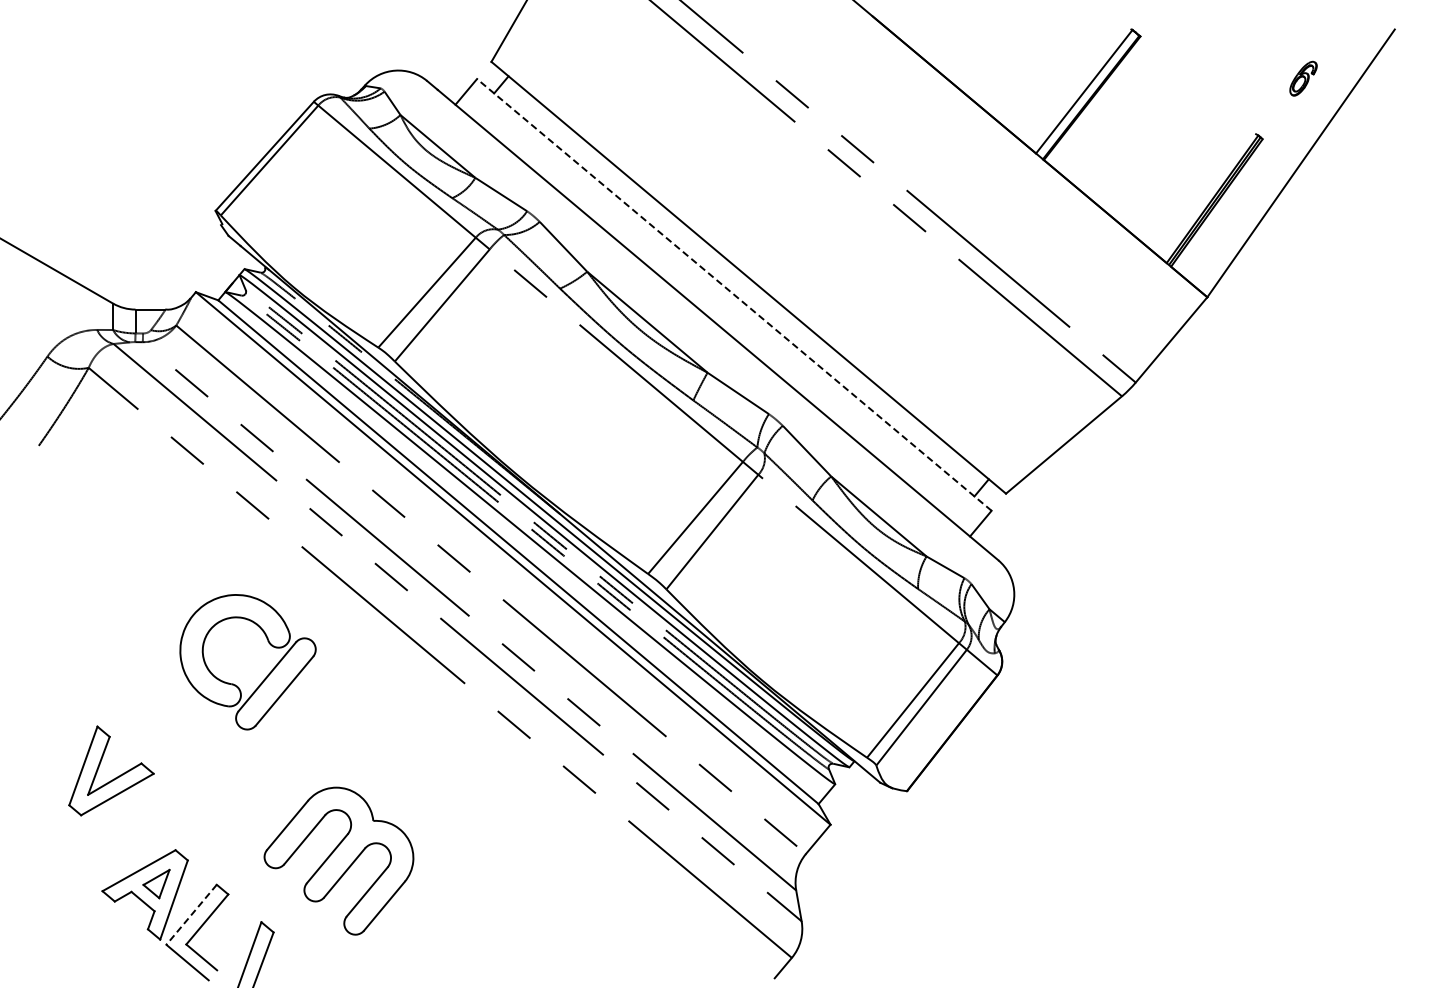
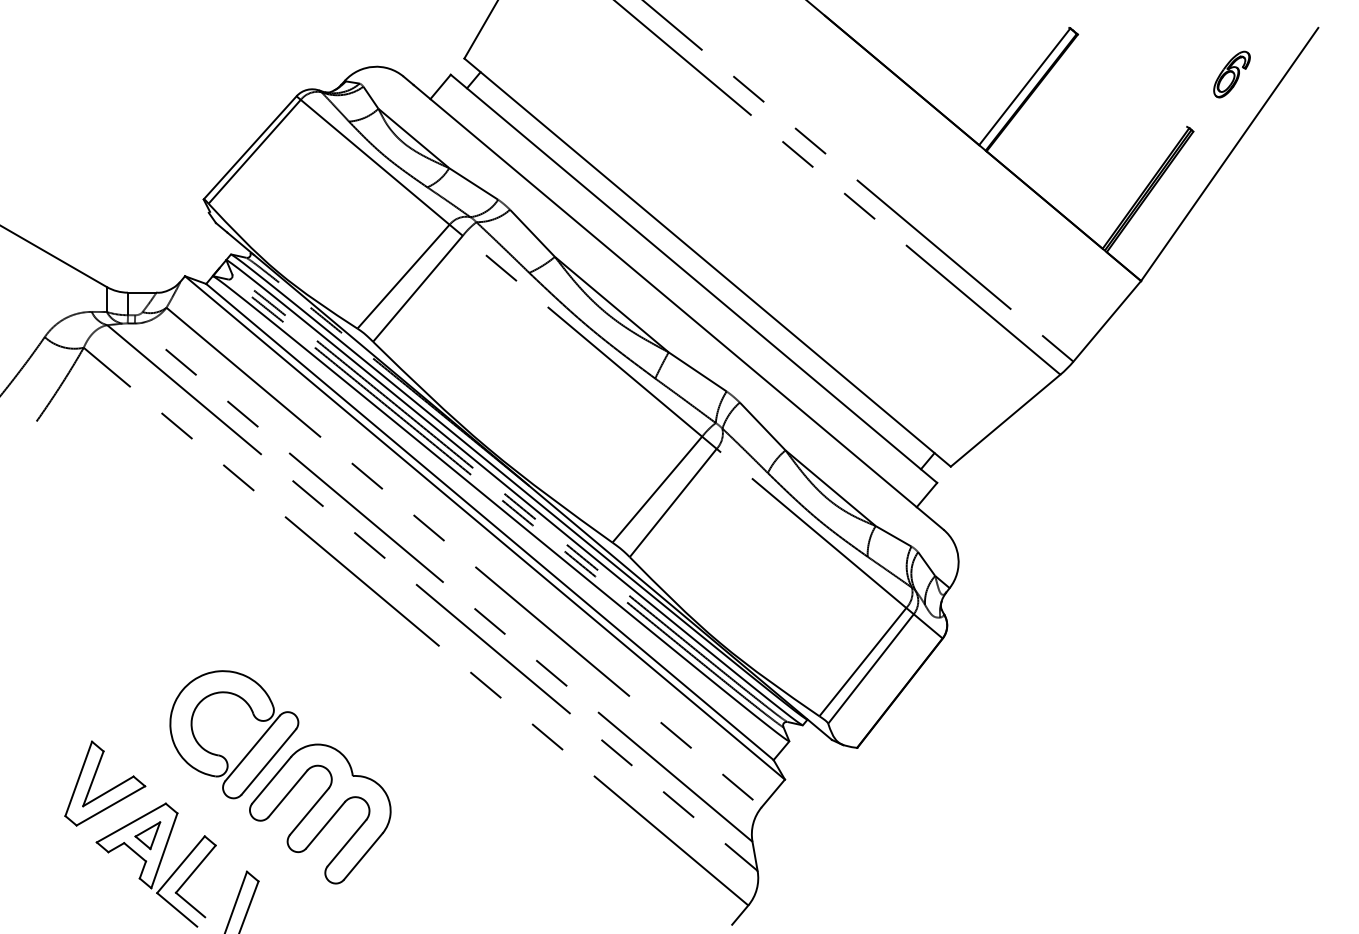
part: (1303, 78) -> (1231, 74), size x1.43
line: (734, 294) -> (694, 278), dashed -> solid
part: (264, 678) -> (249, 750), moved
part: (115, 777) -> (109, 789), moved
line: (191, 915) -> (180, 865), dashed -> solid

